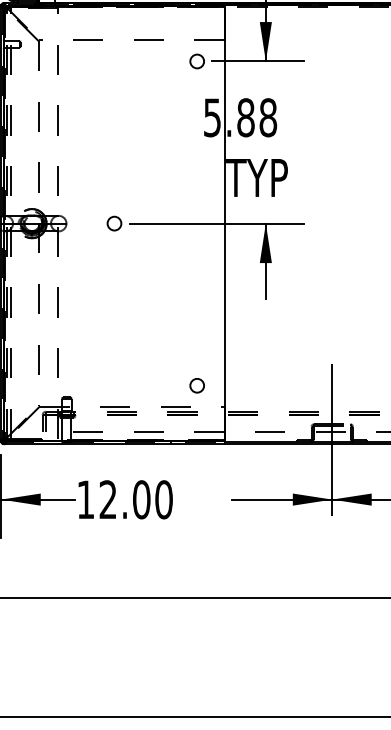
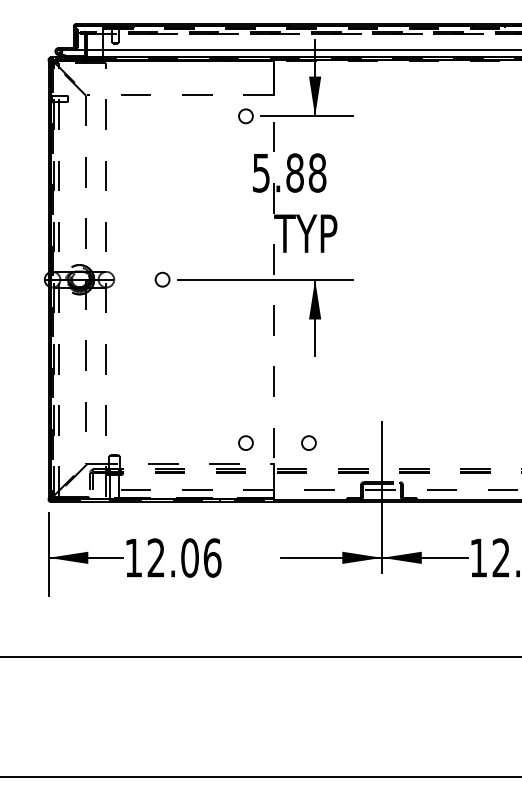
line: (224, 223) -> (273, 279), solid -> dashed
circle: (259, 385) -> (308, 442), added
text: (164, 499) -> (212, 557), 12.00 -> 12.06

